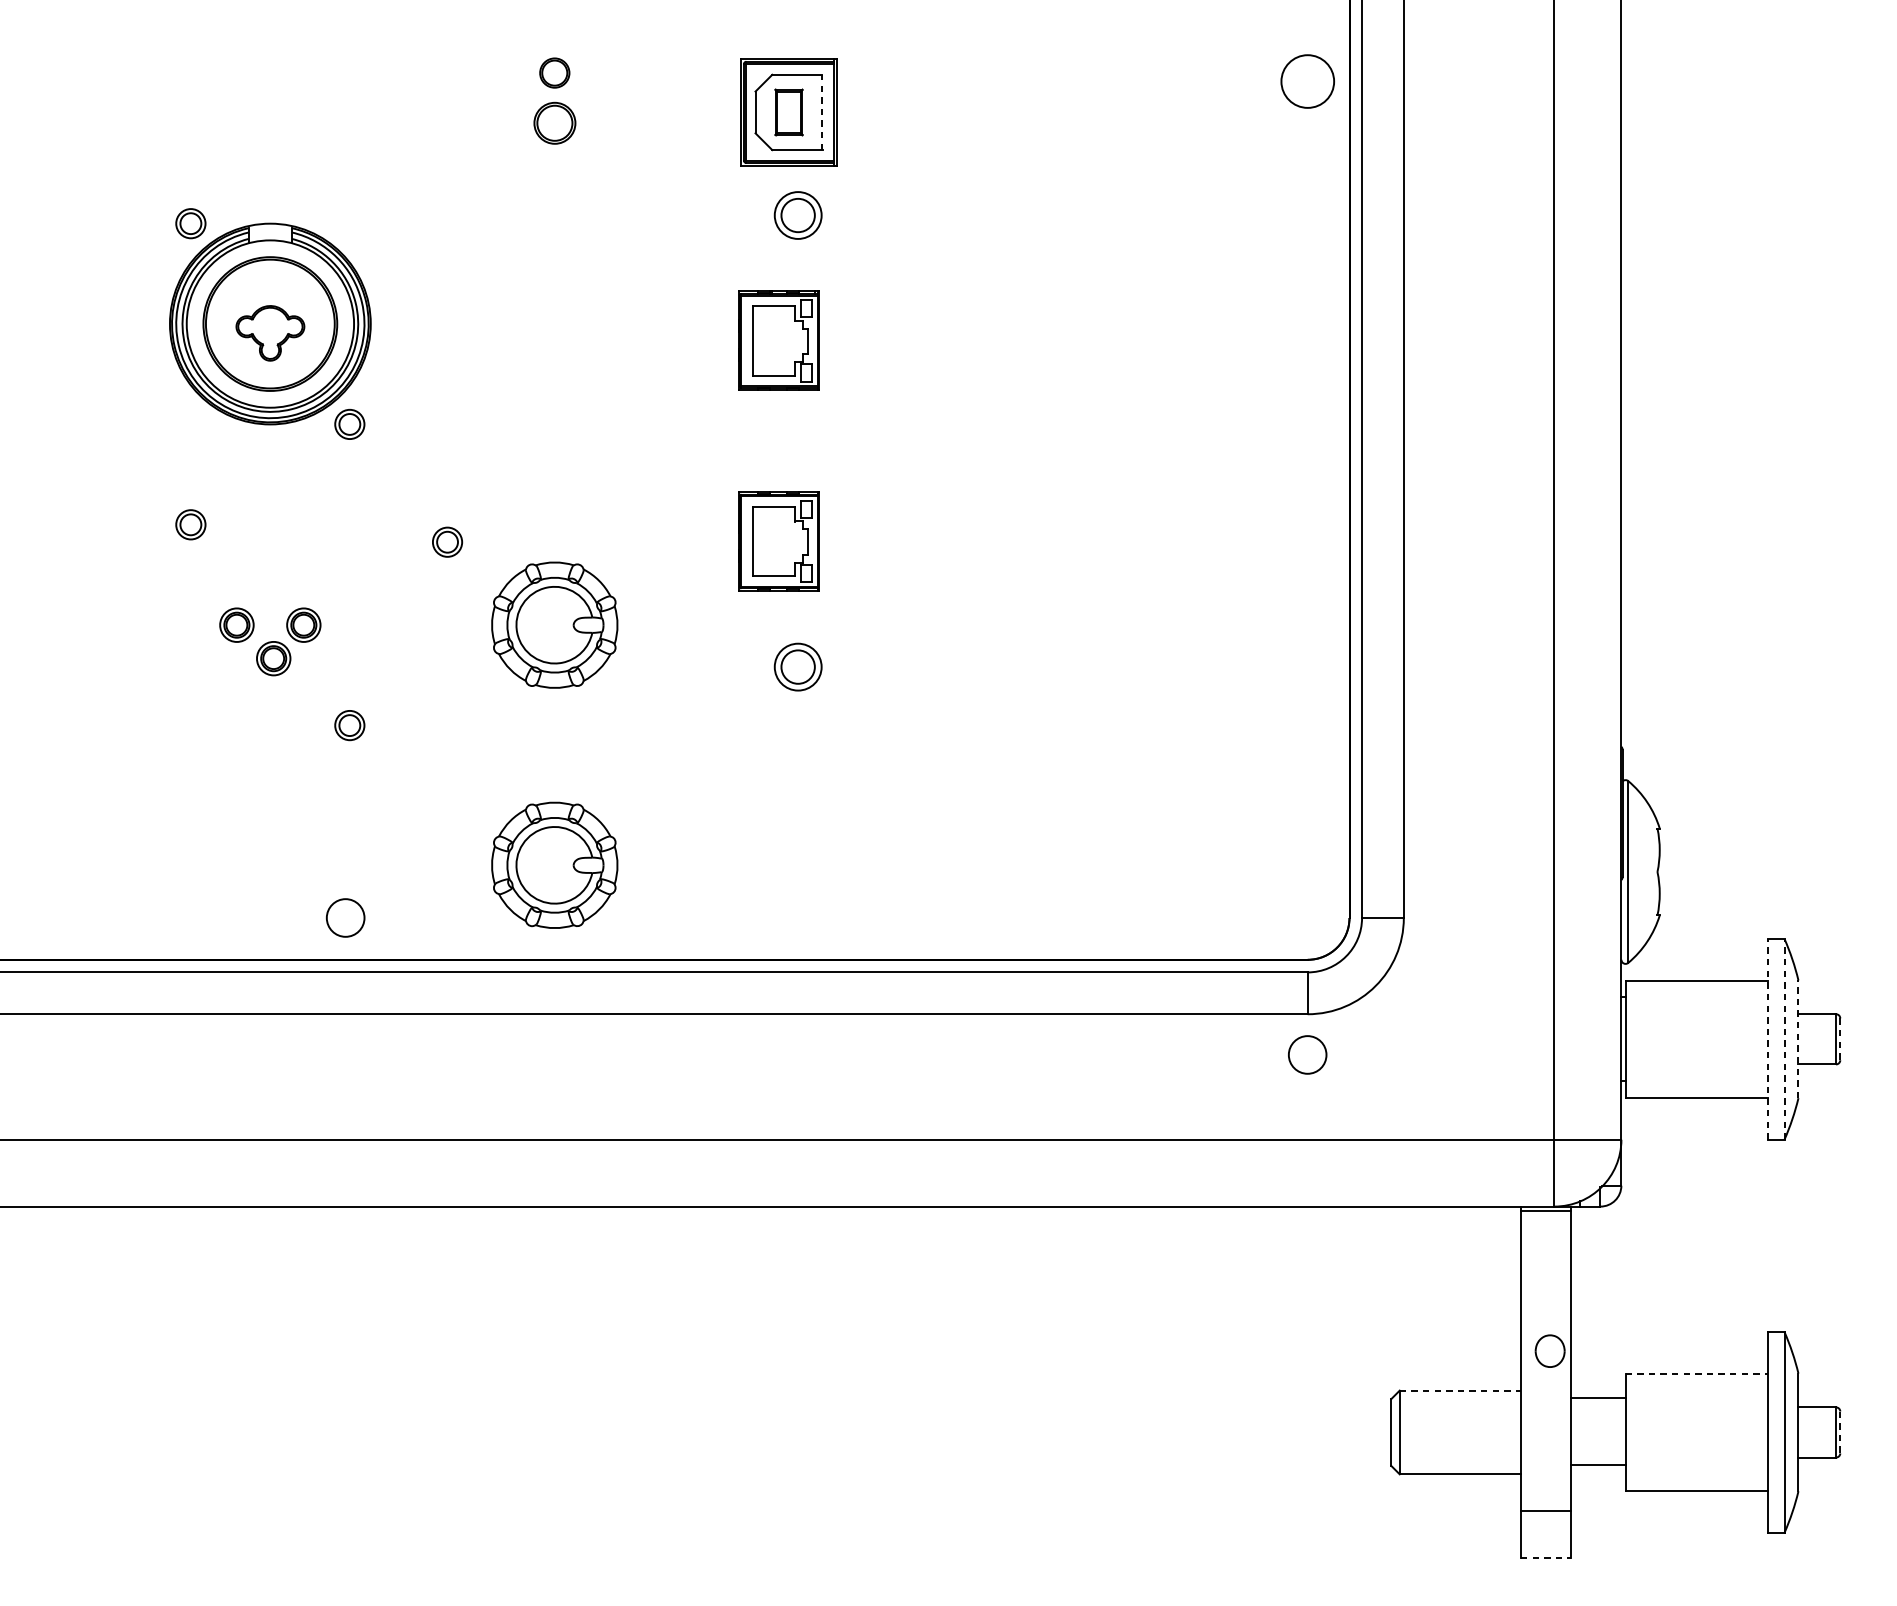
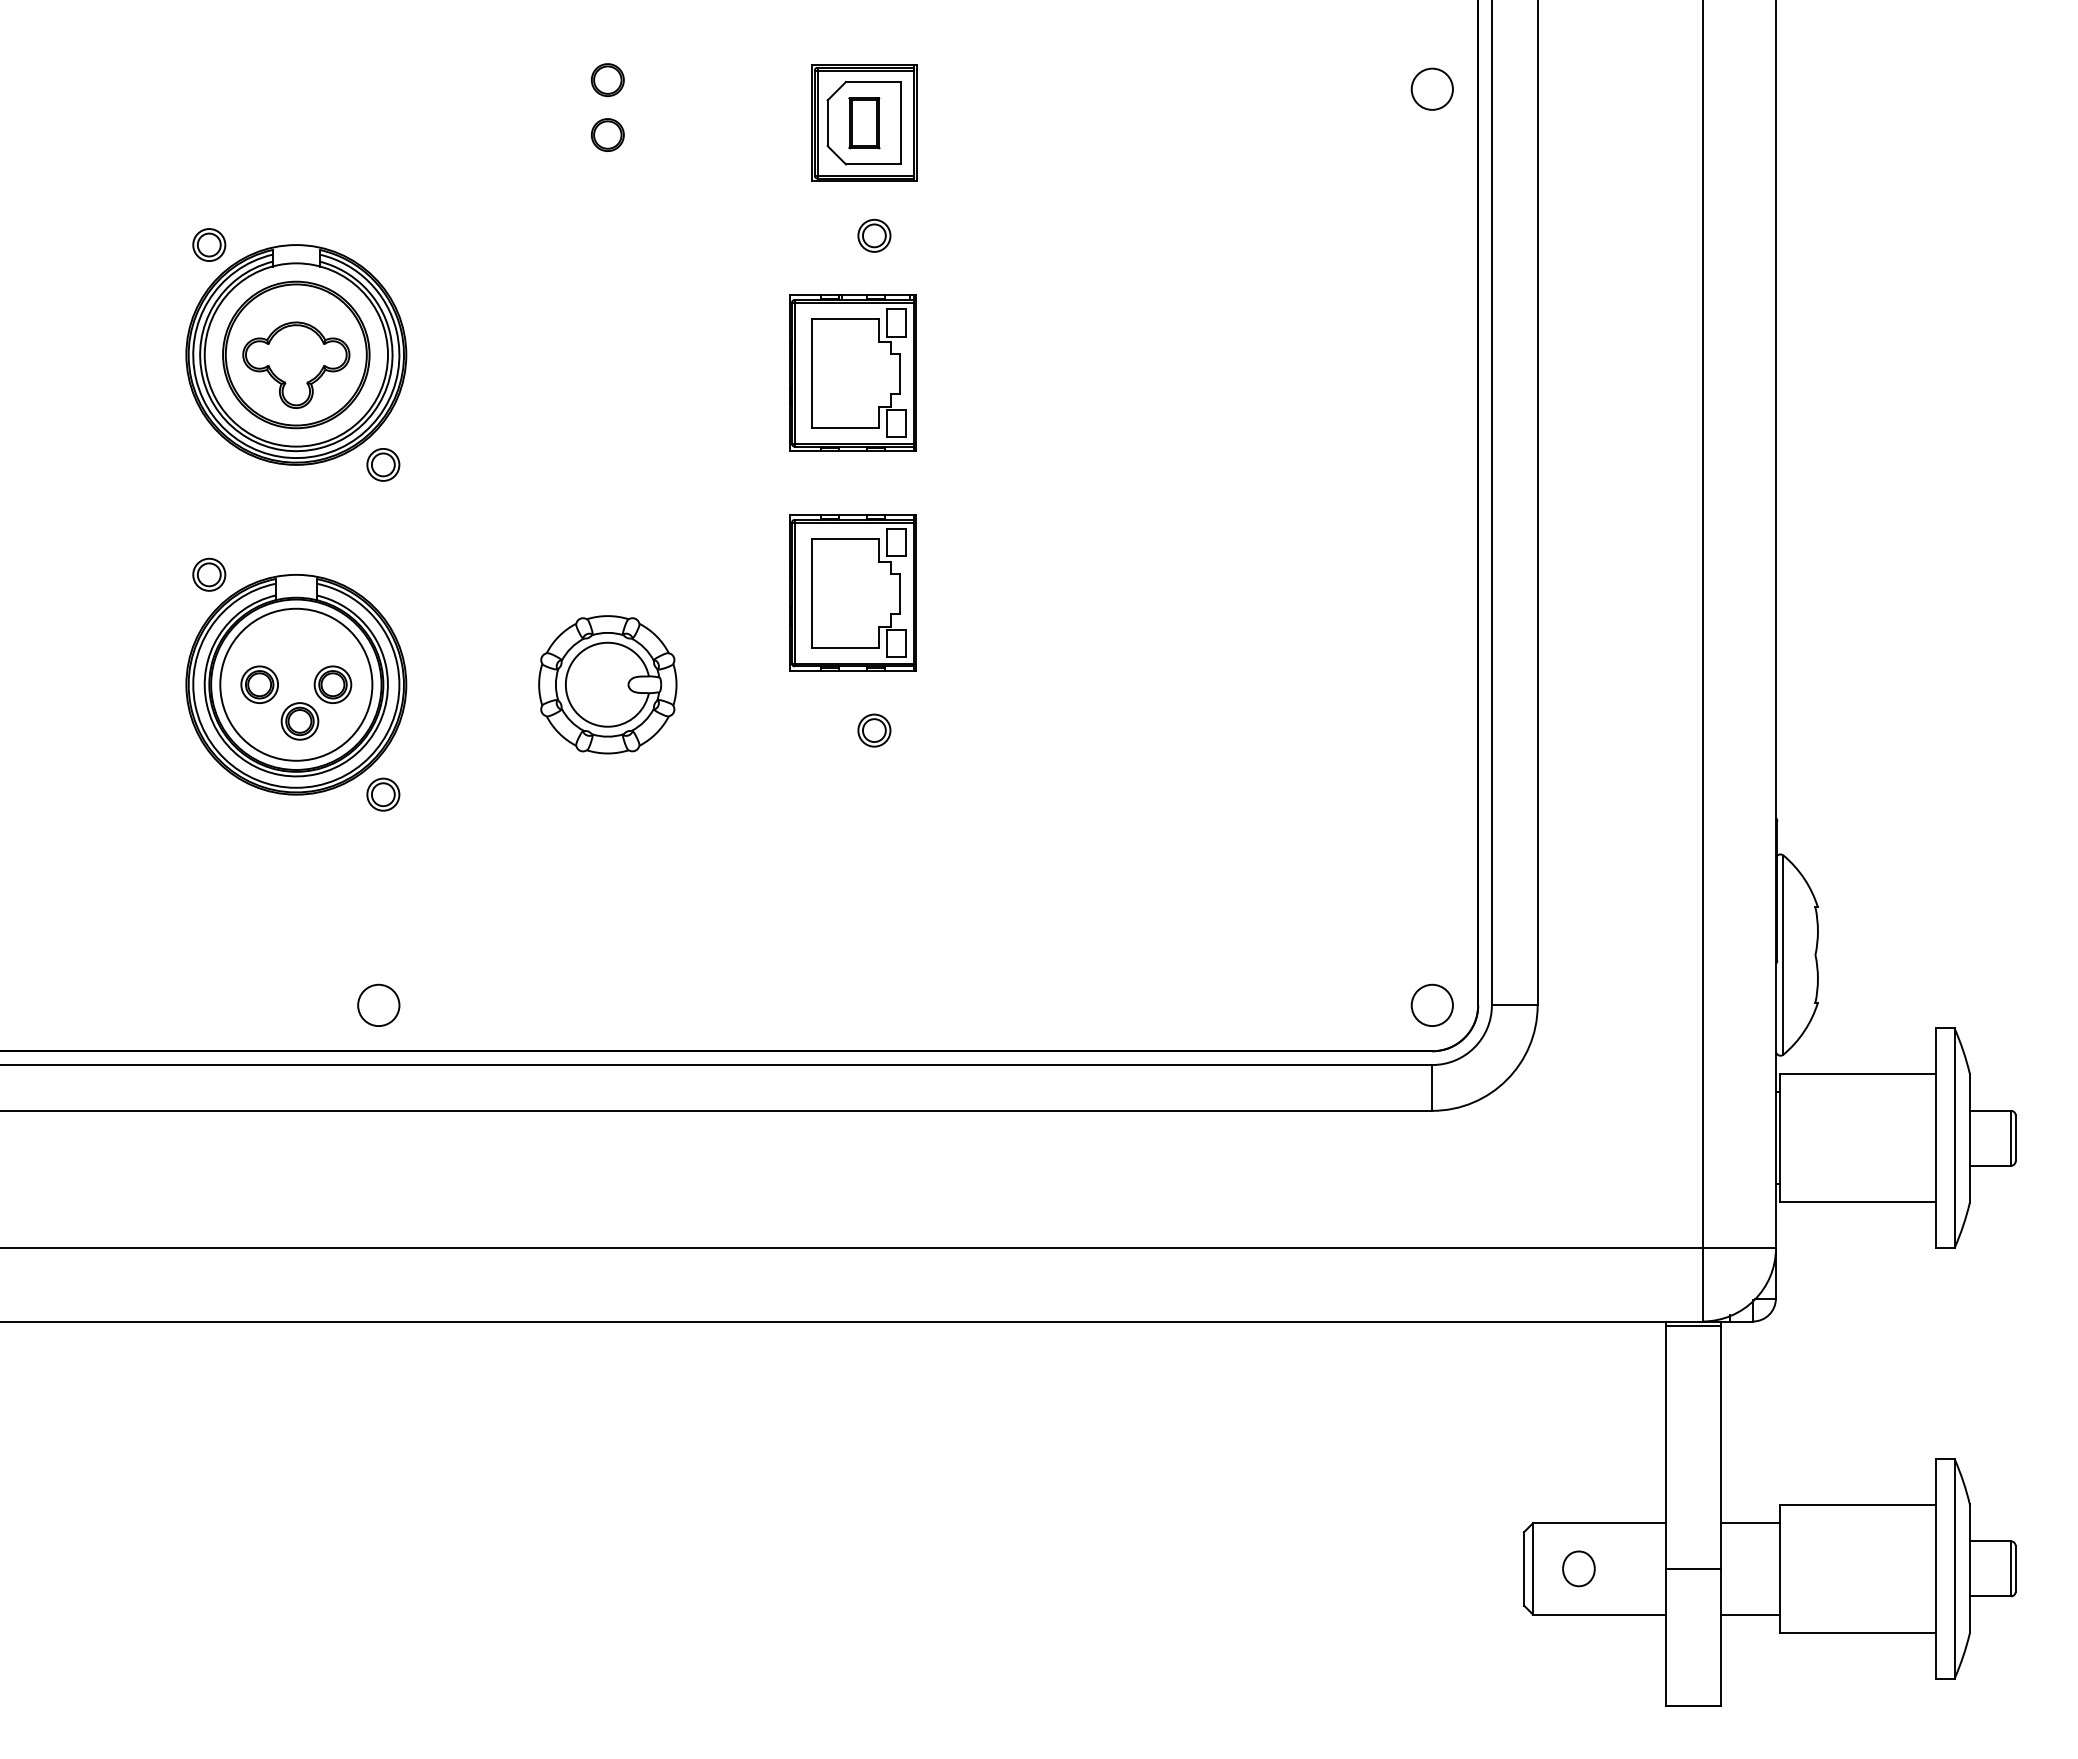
part: (1306, 80) -> (1431, 88), size x0.71
line: (822, 111) -> (900, 122), dashed -> solid
part: (554, 122) -> (607, 134), size x0.71
part: (798, 214) -> (874, 235), size x0.62
part: (270, 332) -> (296, 364), size x1.43
part: (778, 340) -> (852, 372), size x1.43
part: (778, 540) -> (852, 592), size x1.43
part: (447, 541) -> (490, 593), removed
part: (270, 624) -> (296, 684), added
part: (798, 666) -> (874, 730), size x0.62
part: (554, 865) -> (607, 947), removed
line: (1798, 1038) -> (1969, 1137), dashed -> solid
line: (1768, 1039) -> (1936, 1138), dashed -> solid
line: (1784, 1039) -> (1954, 1138), dashed -> solid
line: (1840, 1039) -> (2015, 1138), dashed -> solid
part: (1306, 1054) -> (1431, 1004), moved
part: (1549, 1350) -> (1578, 1568), moved
line: (1696, 1373) -> (1858, 1504), dashed -> solid
line: (1461, 1391) -> (1600, 1523), dashed -> solid
line: (1598, 1397) -> (1750, 1614), moved
line: (1840, 1432) -> (2015, 1568), dashed -> solid
line: (1598, 1464) -> (1750, 1523), moved
line: (1545, 1510) -> (1692, 1568), moved
line: (1546, 1558) -> (1693, 1706), dashed -> solid

